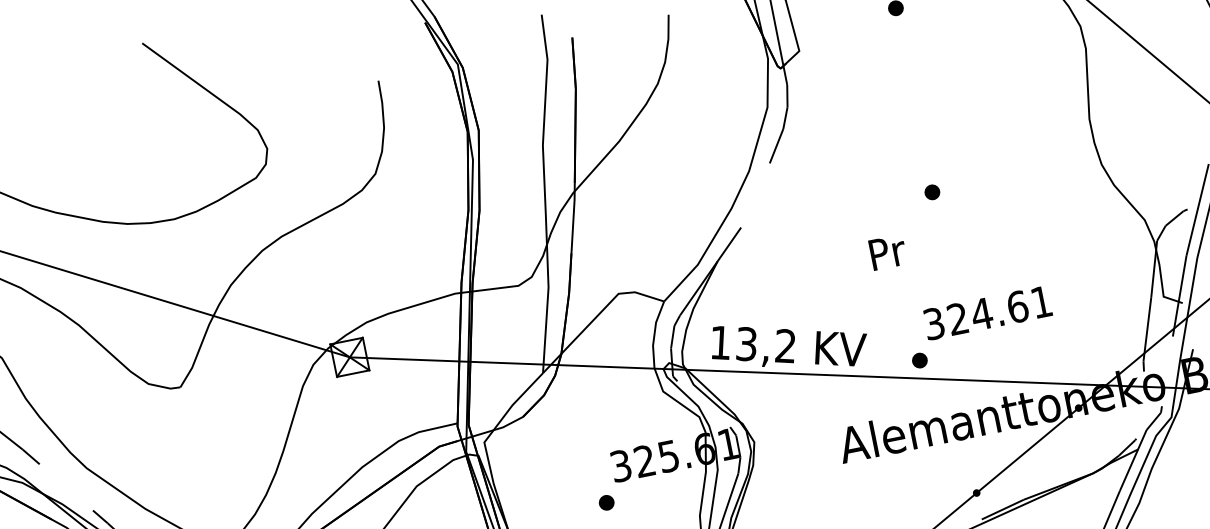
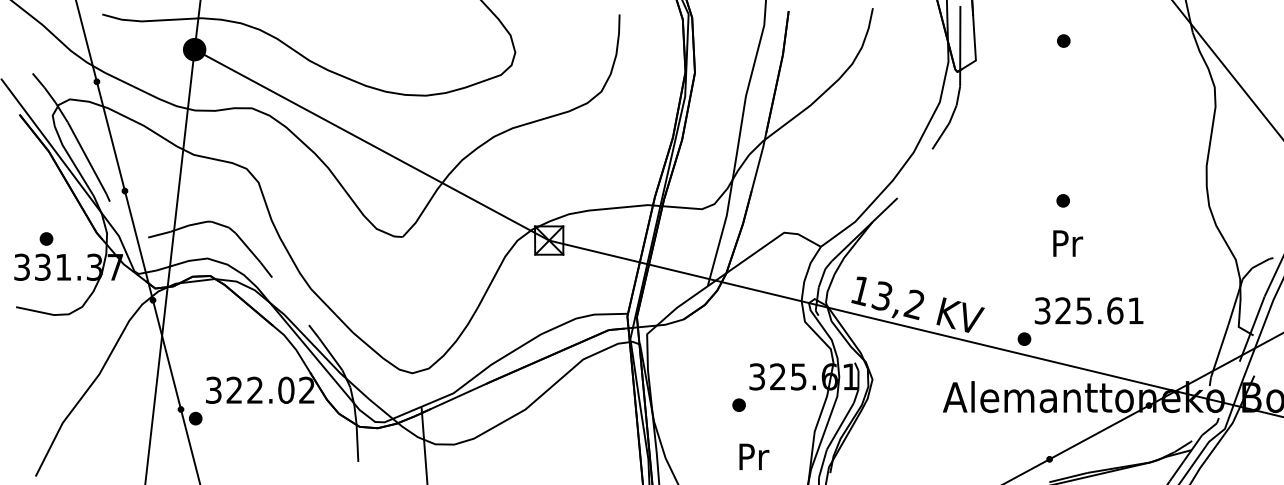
text: (888, 252) -> (1068, 243), moved
text: (981, 313) -> (1083, 310), 324.61 -> 325.61

